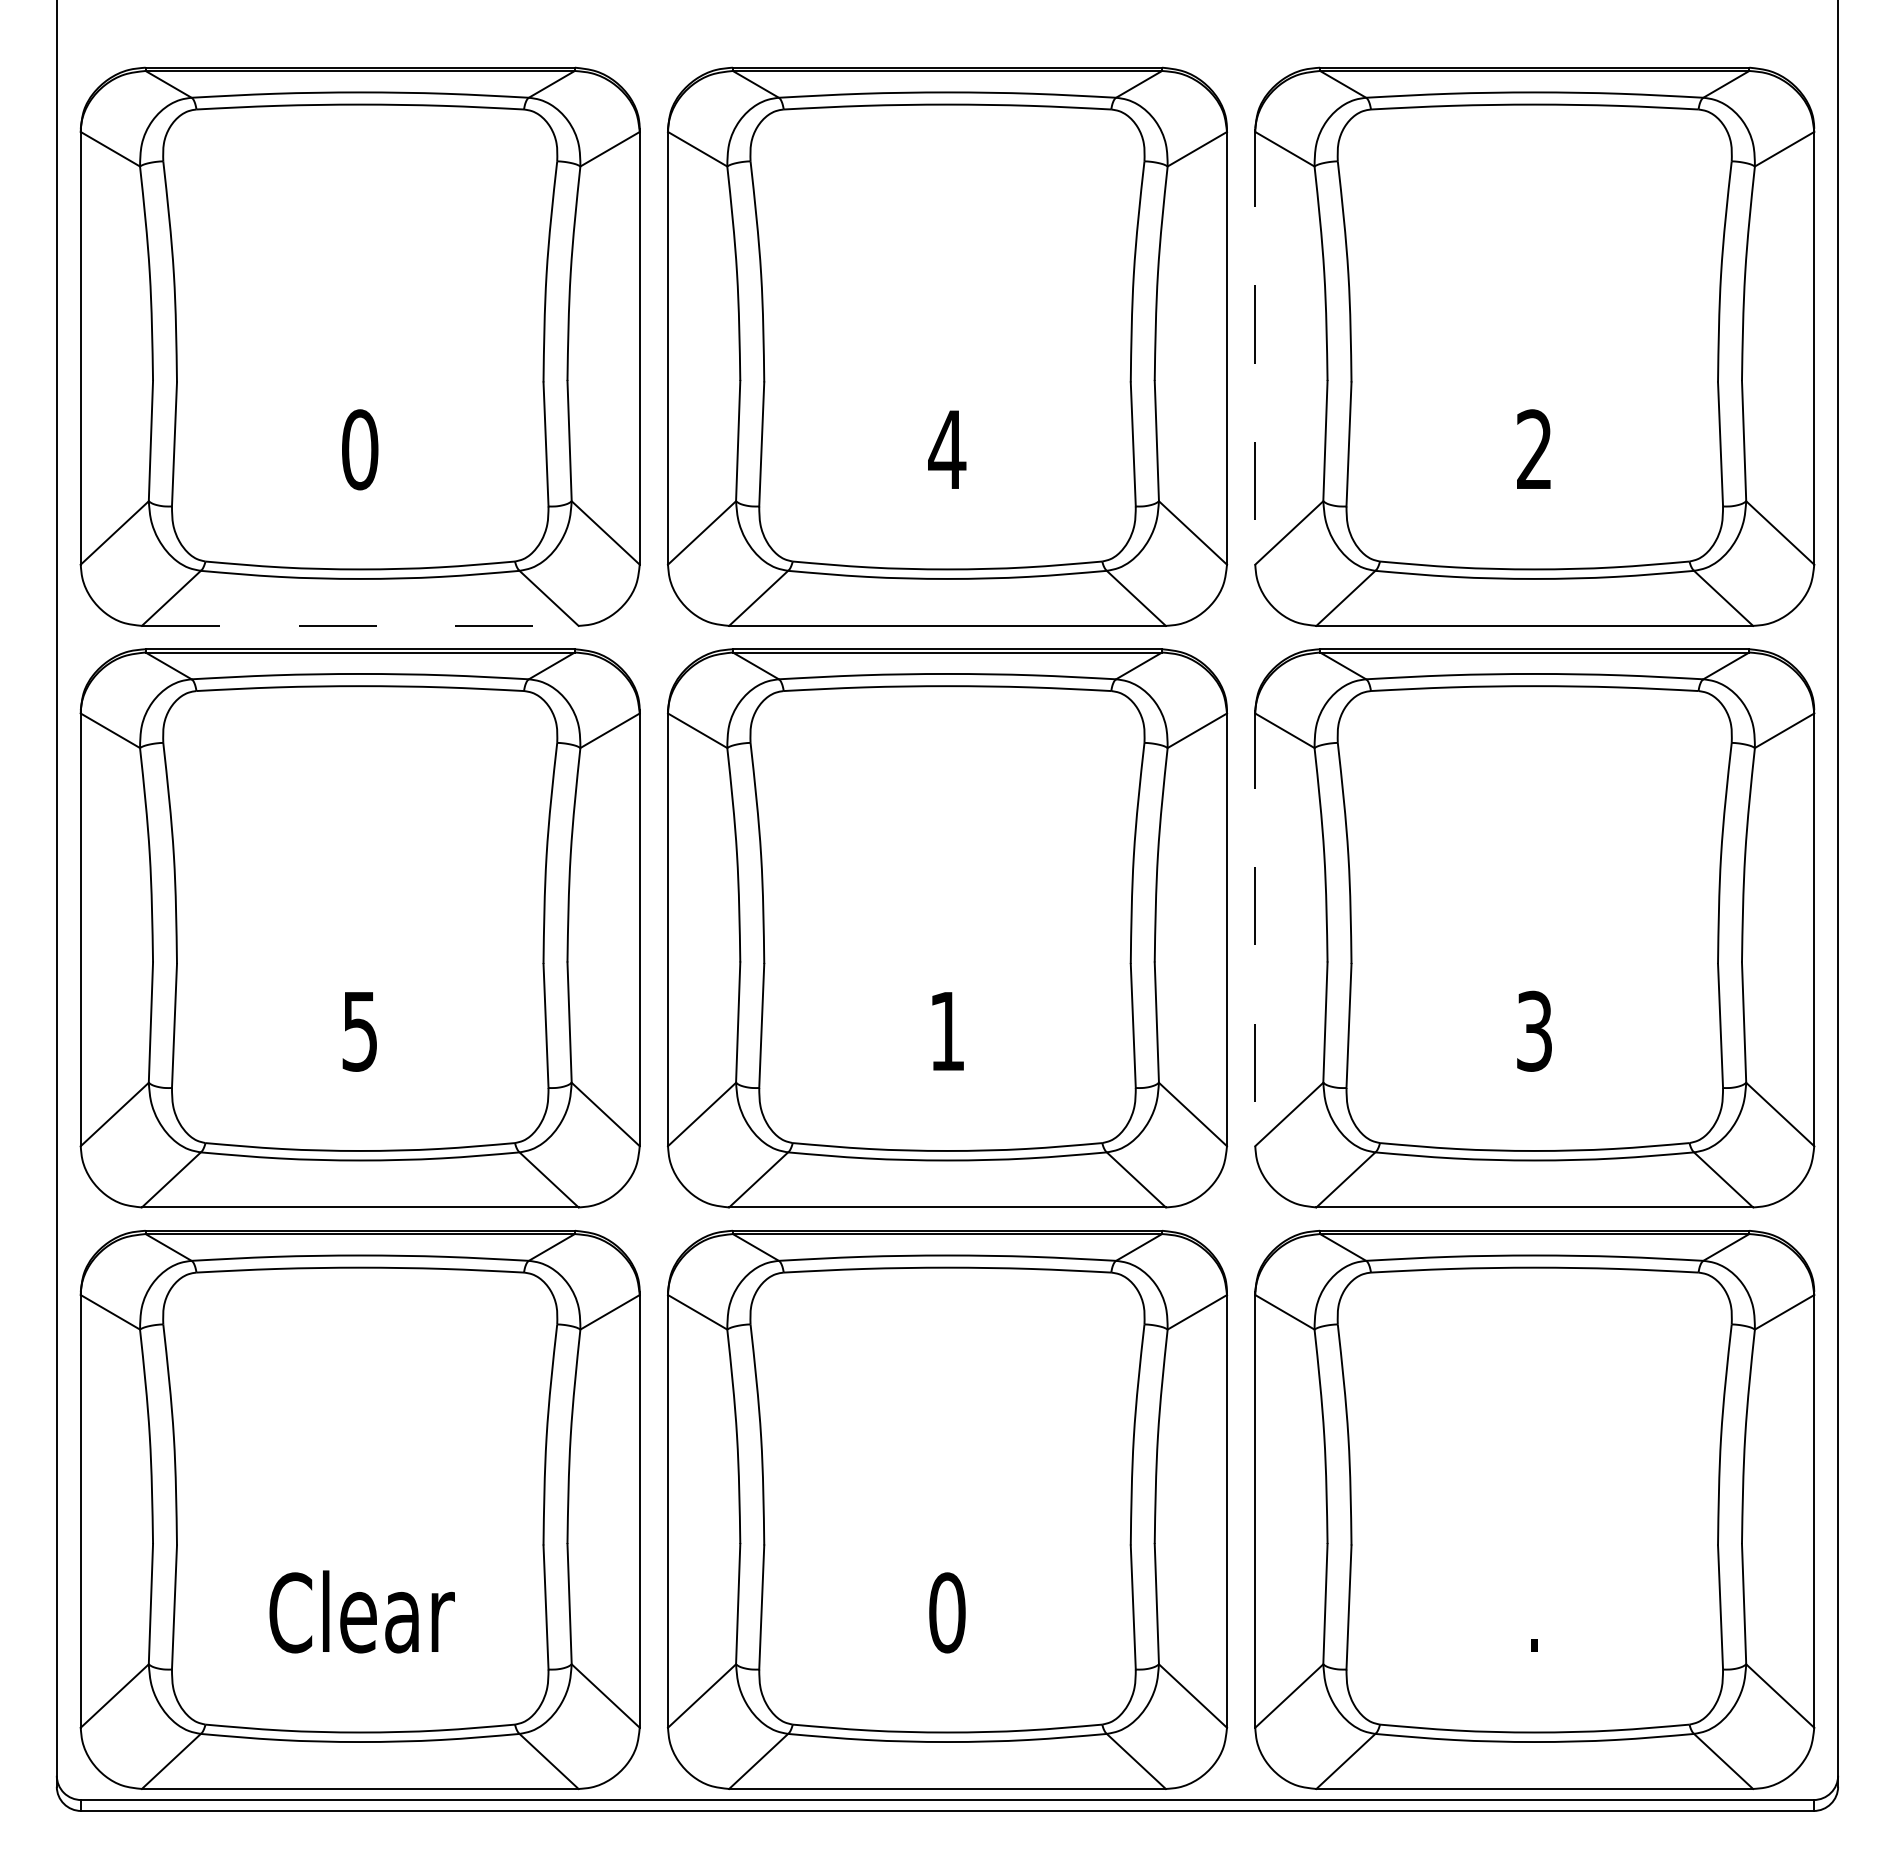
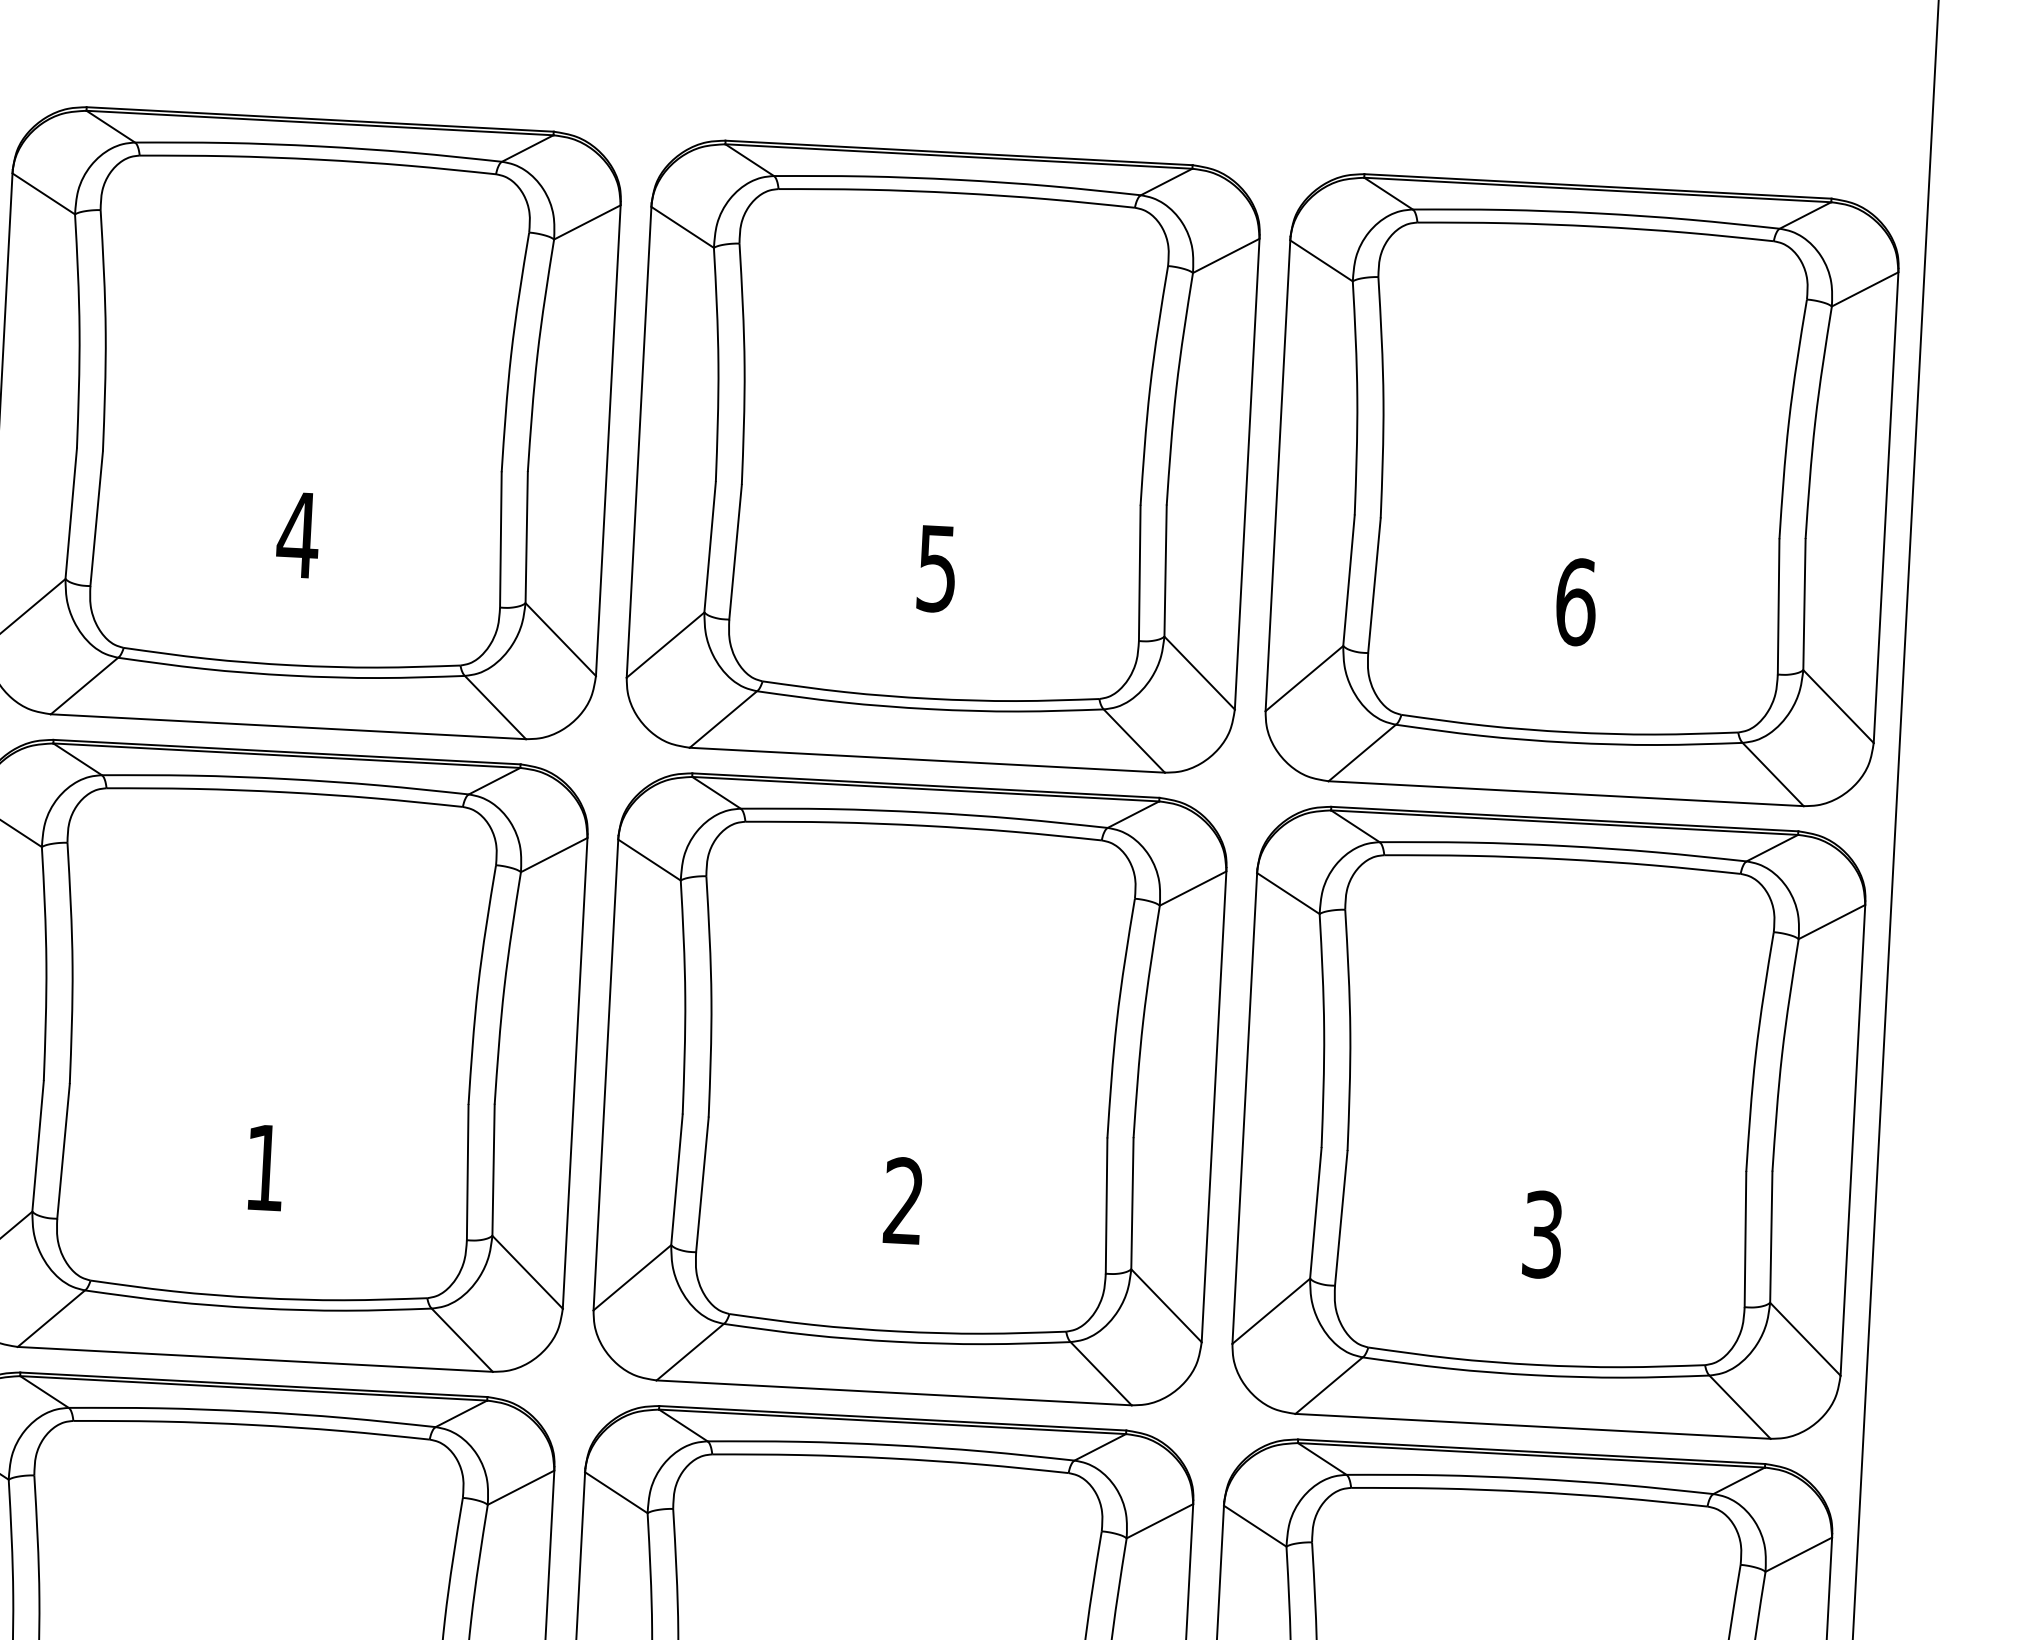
line: (1255, 346) -> (1278, 473), dashed -> solid
text: (359, 449) -> (297, 534), 0 -> 4
text: (1534, 449) -> (1575, 601), 2 -> 6
text: (947, 450) -> (937, 569), 4 -> 5
line: (360, 625) -> (288, 726), dashed -> solid
line: (1255, 928) -> (1245, 1106), dashed -> solid
text: (946, 1030) -> (903, 1200), 1 -> 2
text: (359, 1031) -> (264, 1167), 5 -> 1

